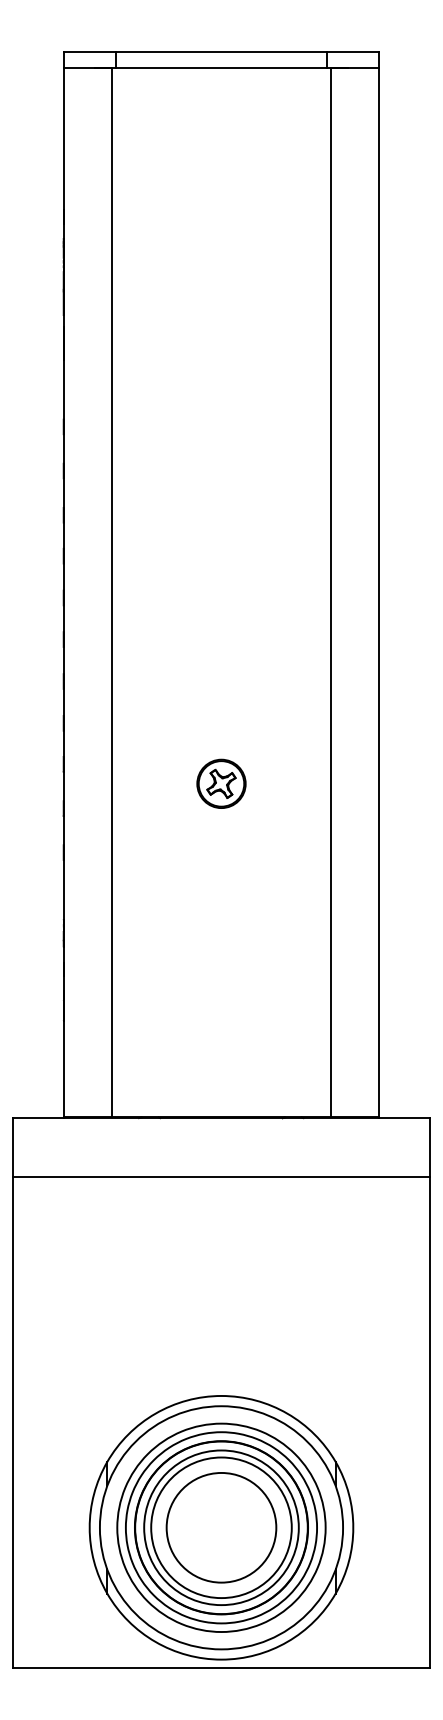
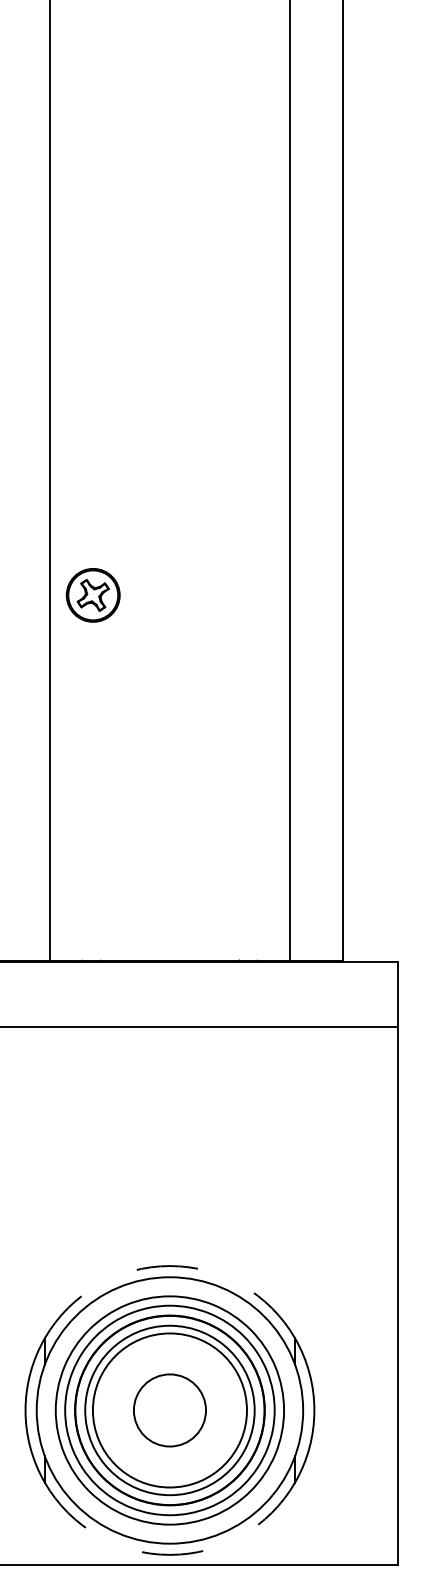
part: (221, 783) -> (93, 594), moved
arc: (221, 1395) -> (169, 1265), solid -> dashed
circle: (221, 1527) -> (169, 1410), size x0.6
arc: (221, 1659) -> (169, 1554), solid -> dashed

